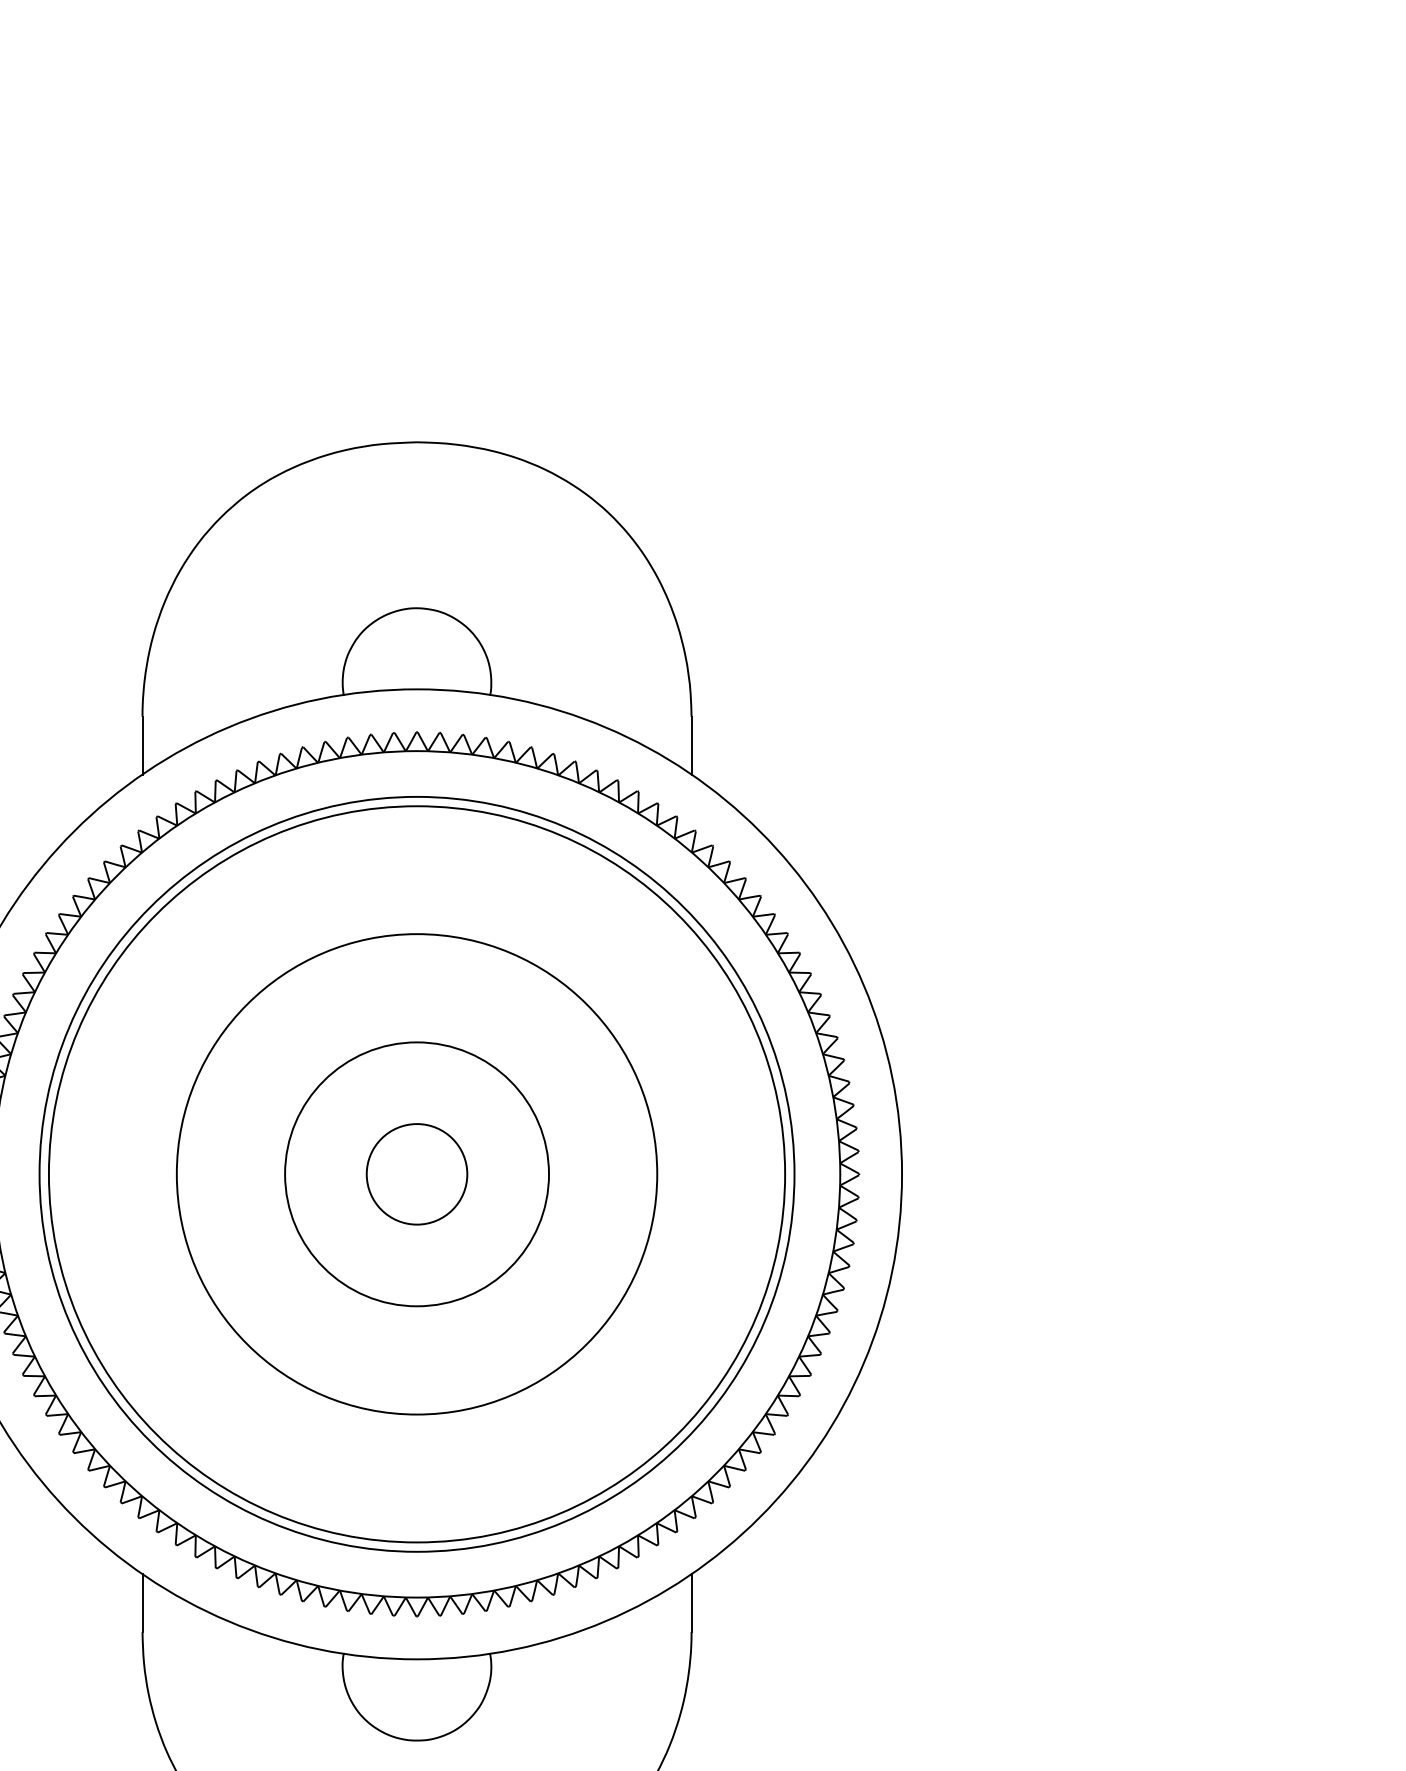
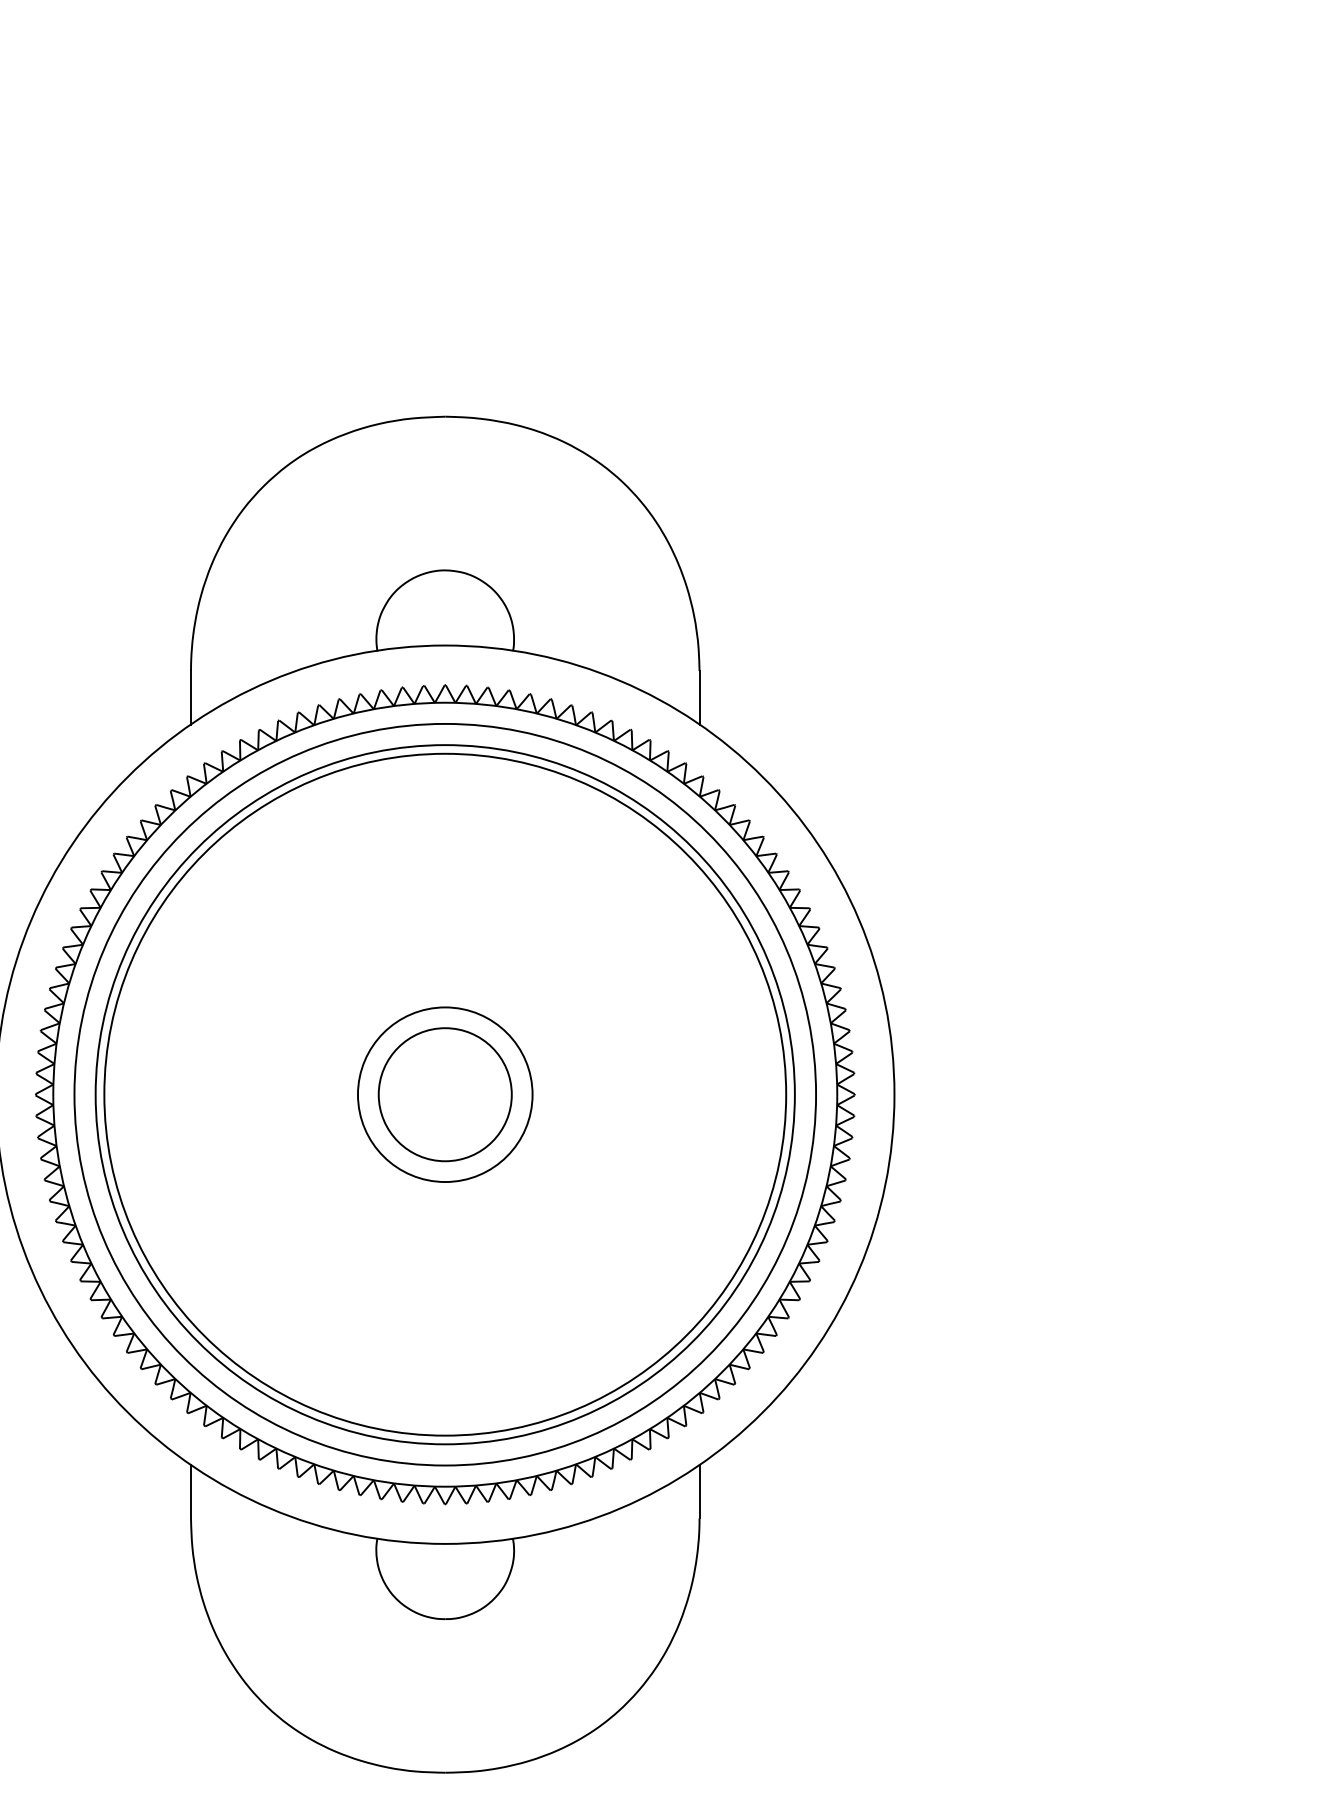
circle: (416, 1174) -> (444, 1094), size x0.71
circle: (416, 1174) -> (444, 1094), size x1.43
circle: (417, 1174) -> (445, 1094), size x1.67

